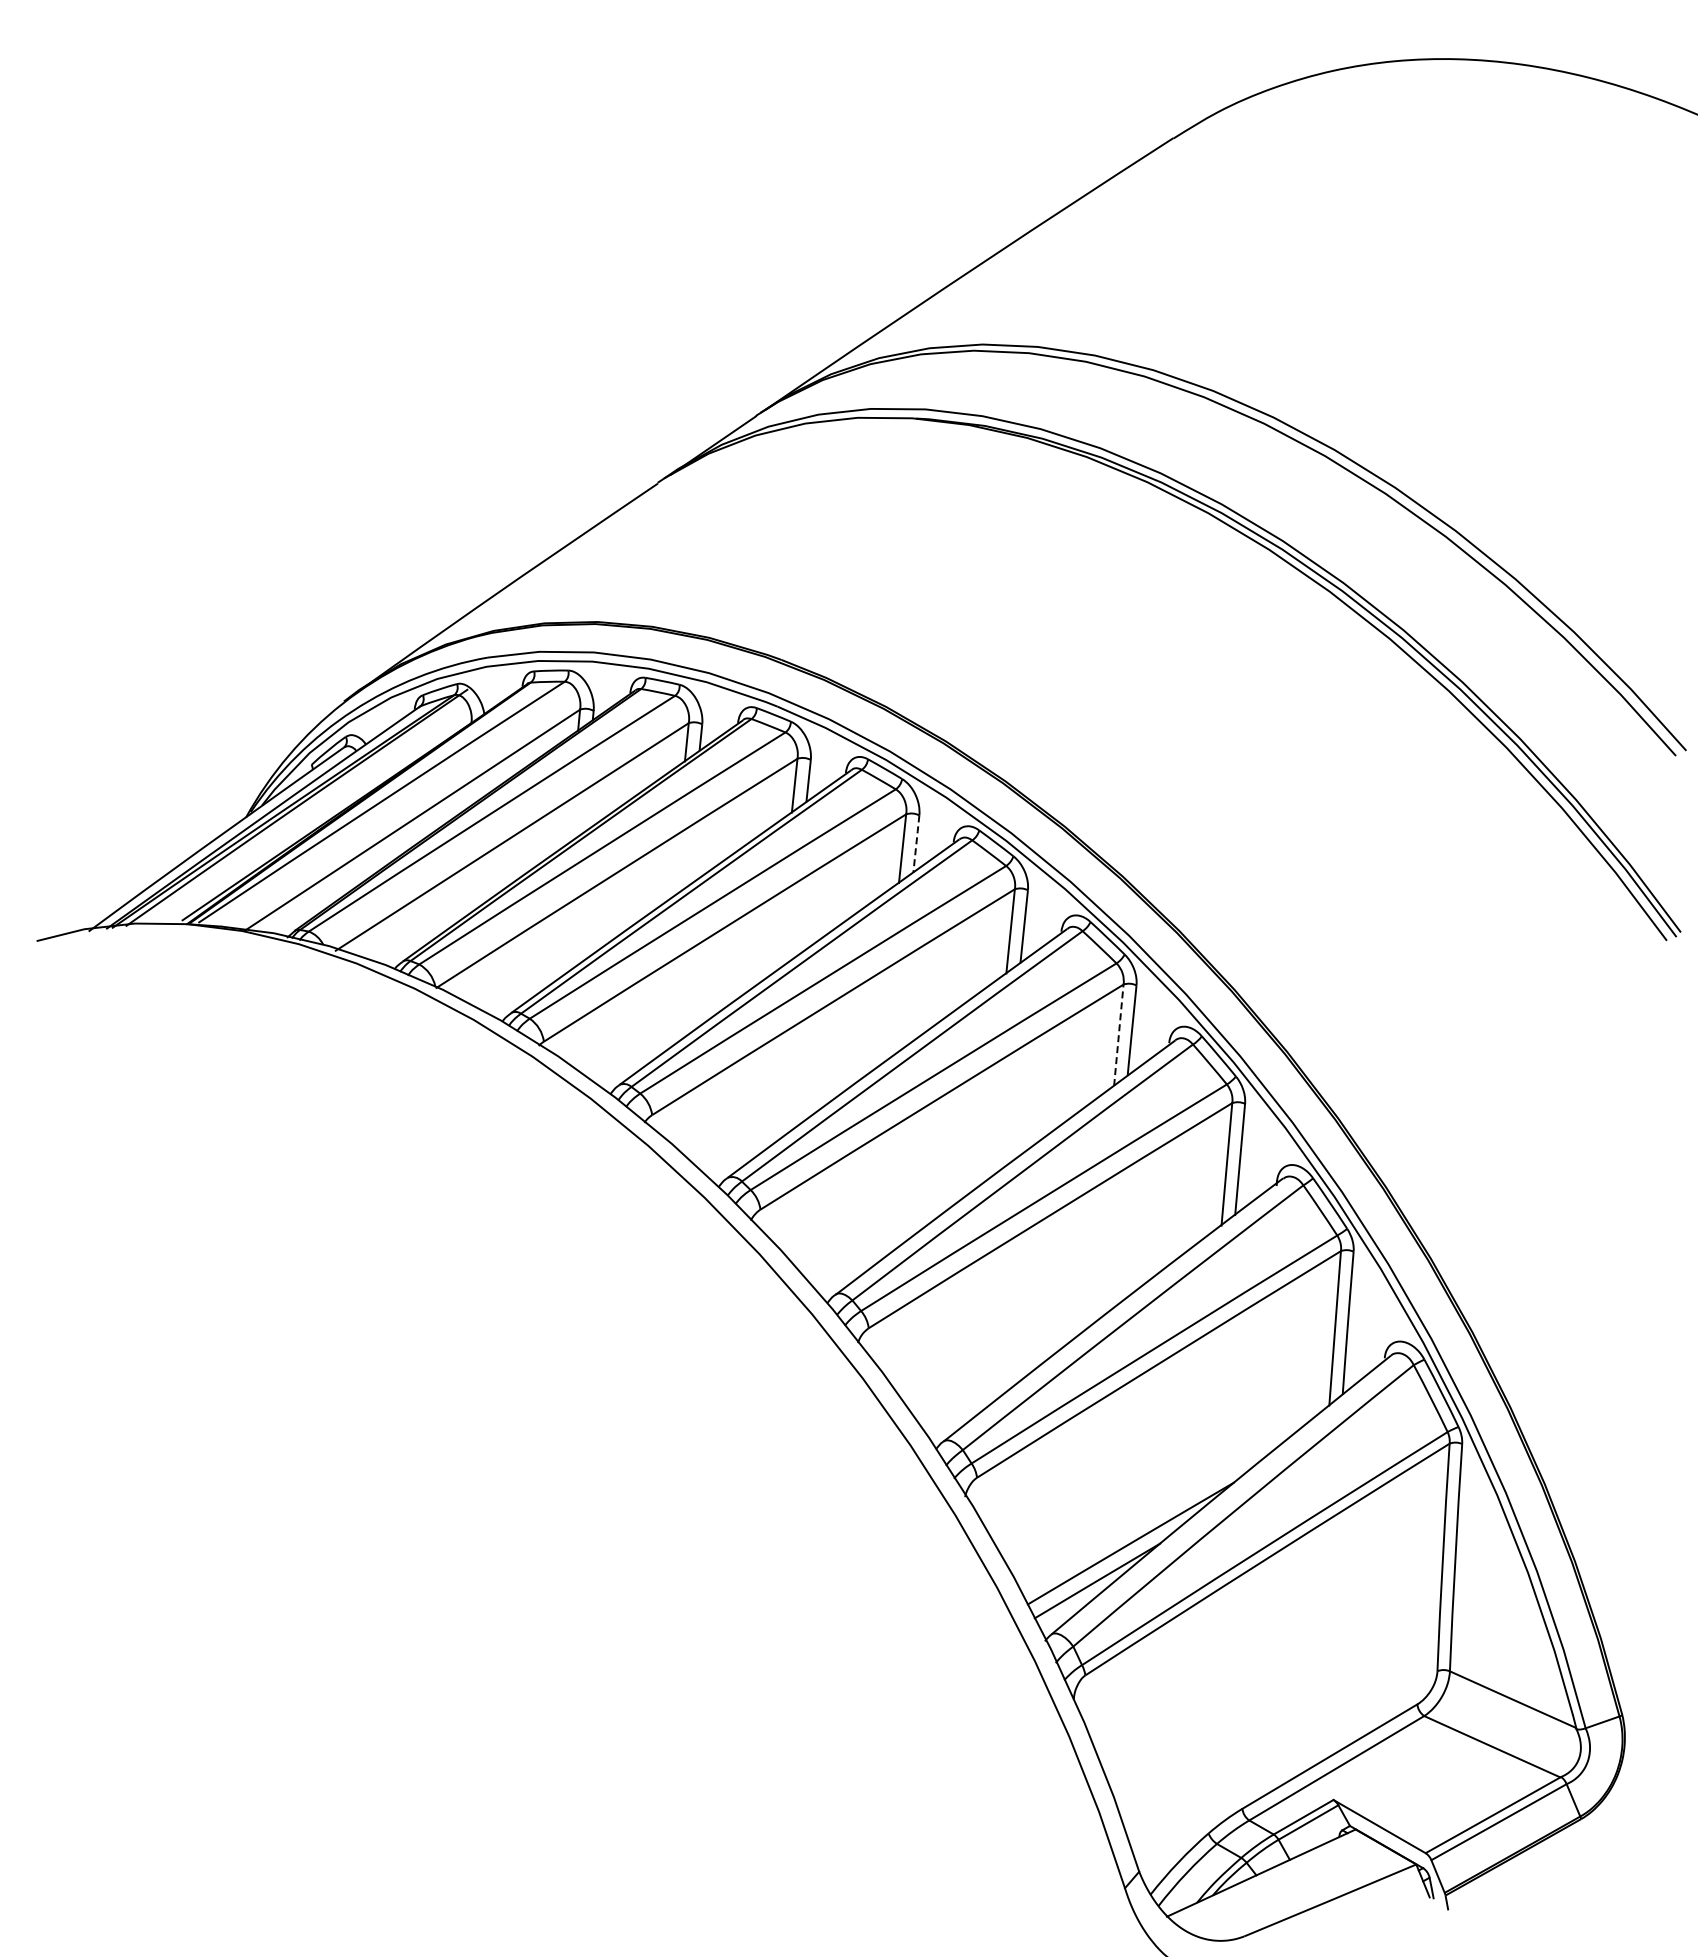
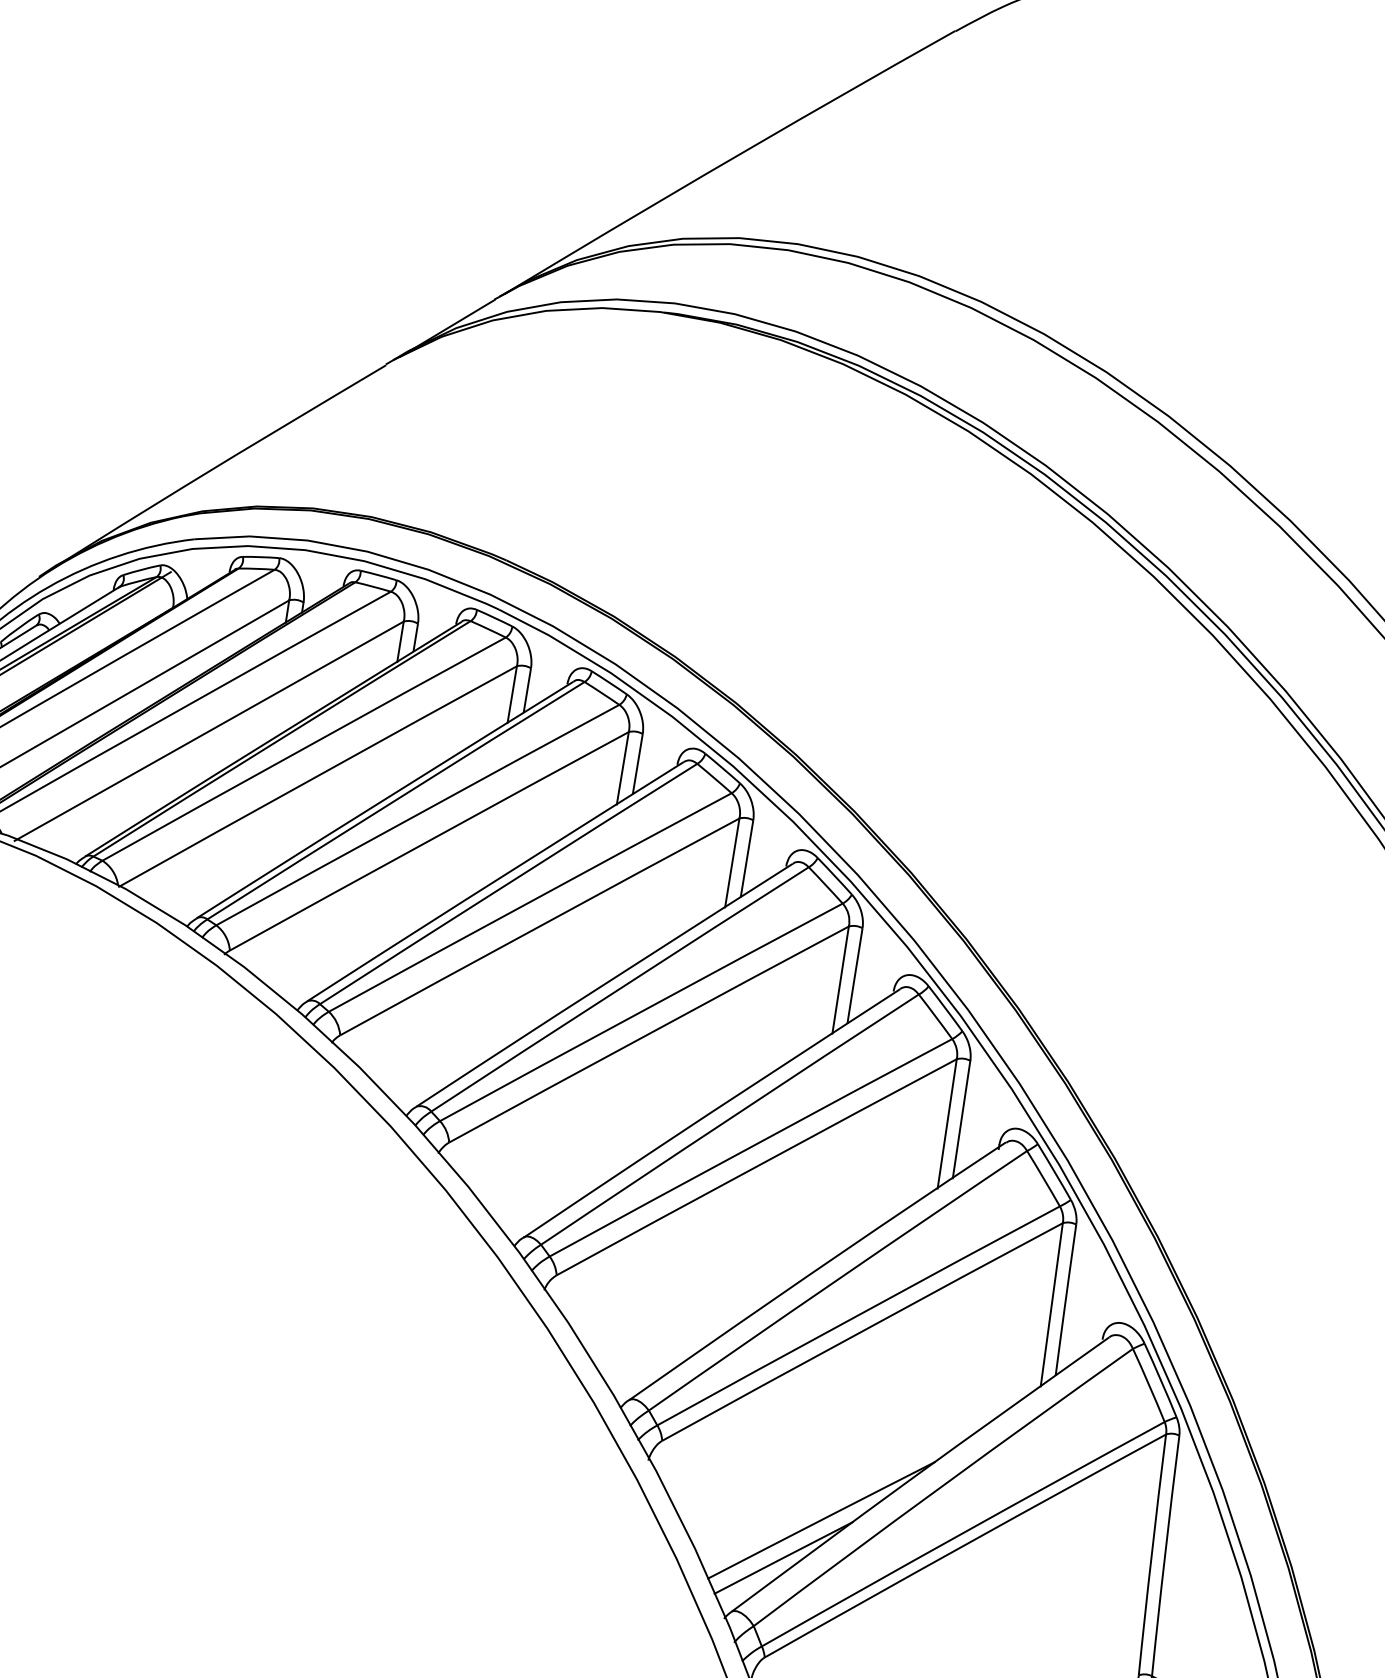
line: (916, 843) -> (637, 763), dashed -> solid
line: (1118, 1035) -> (840, 980), dashed -> solid

